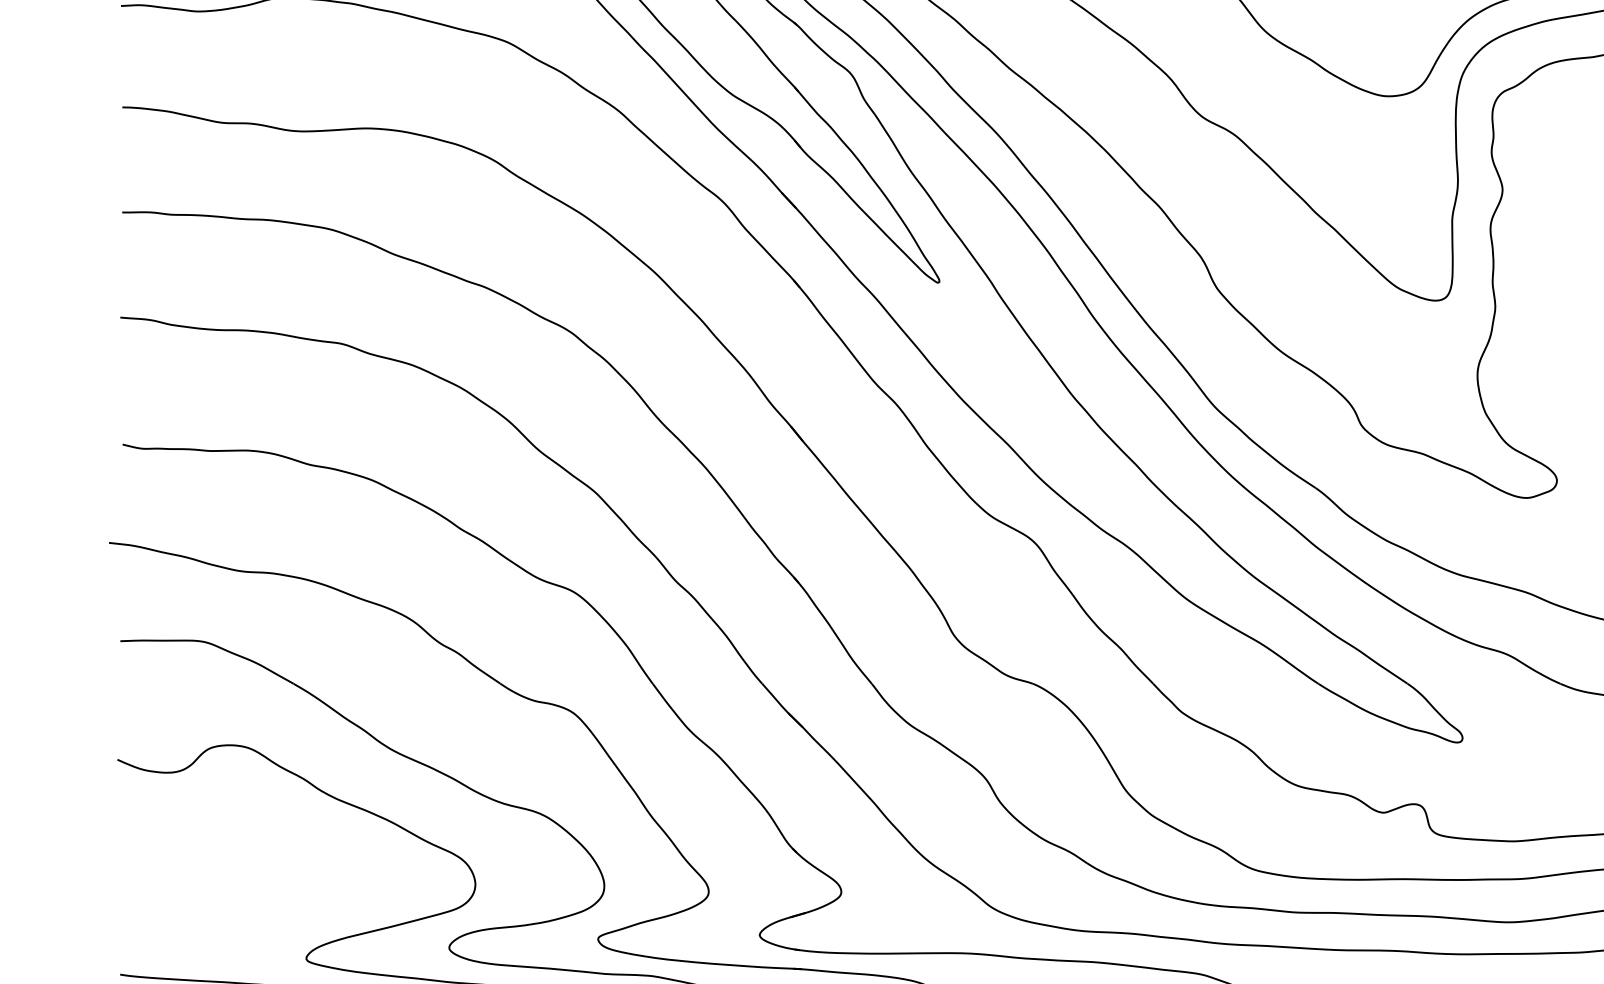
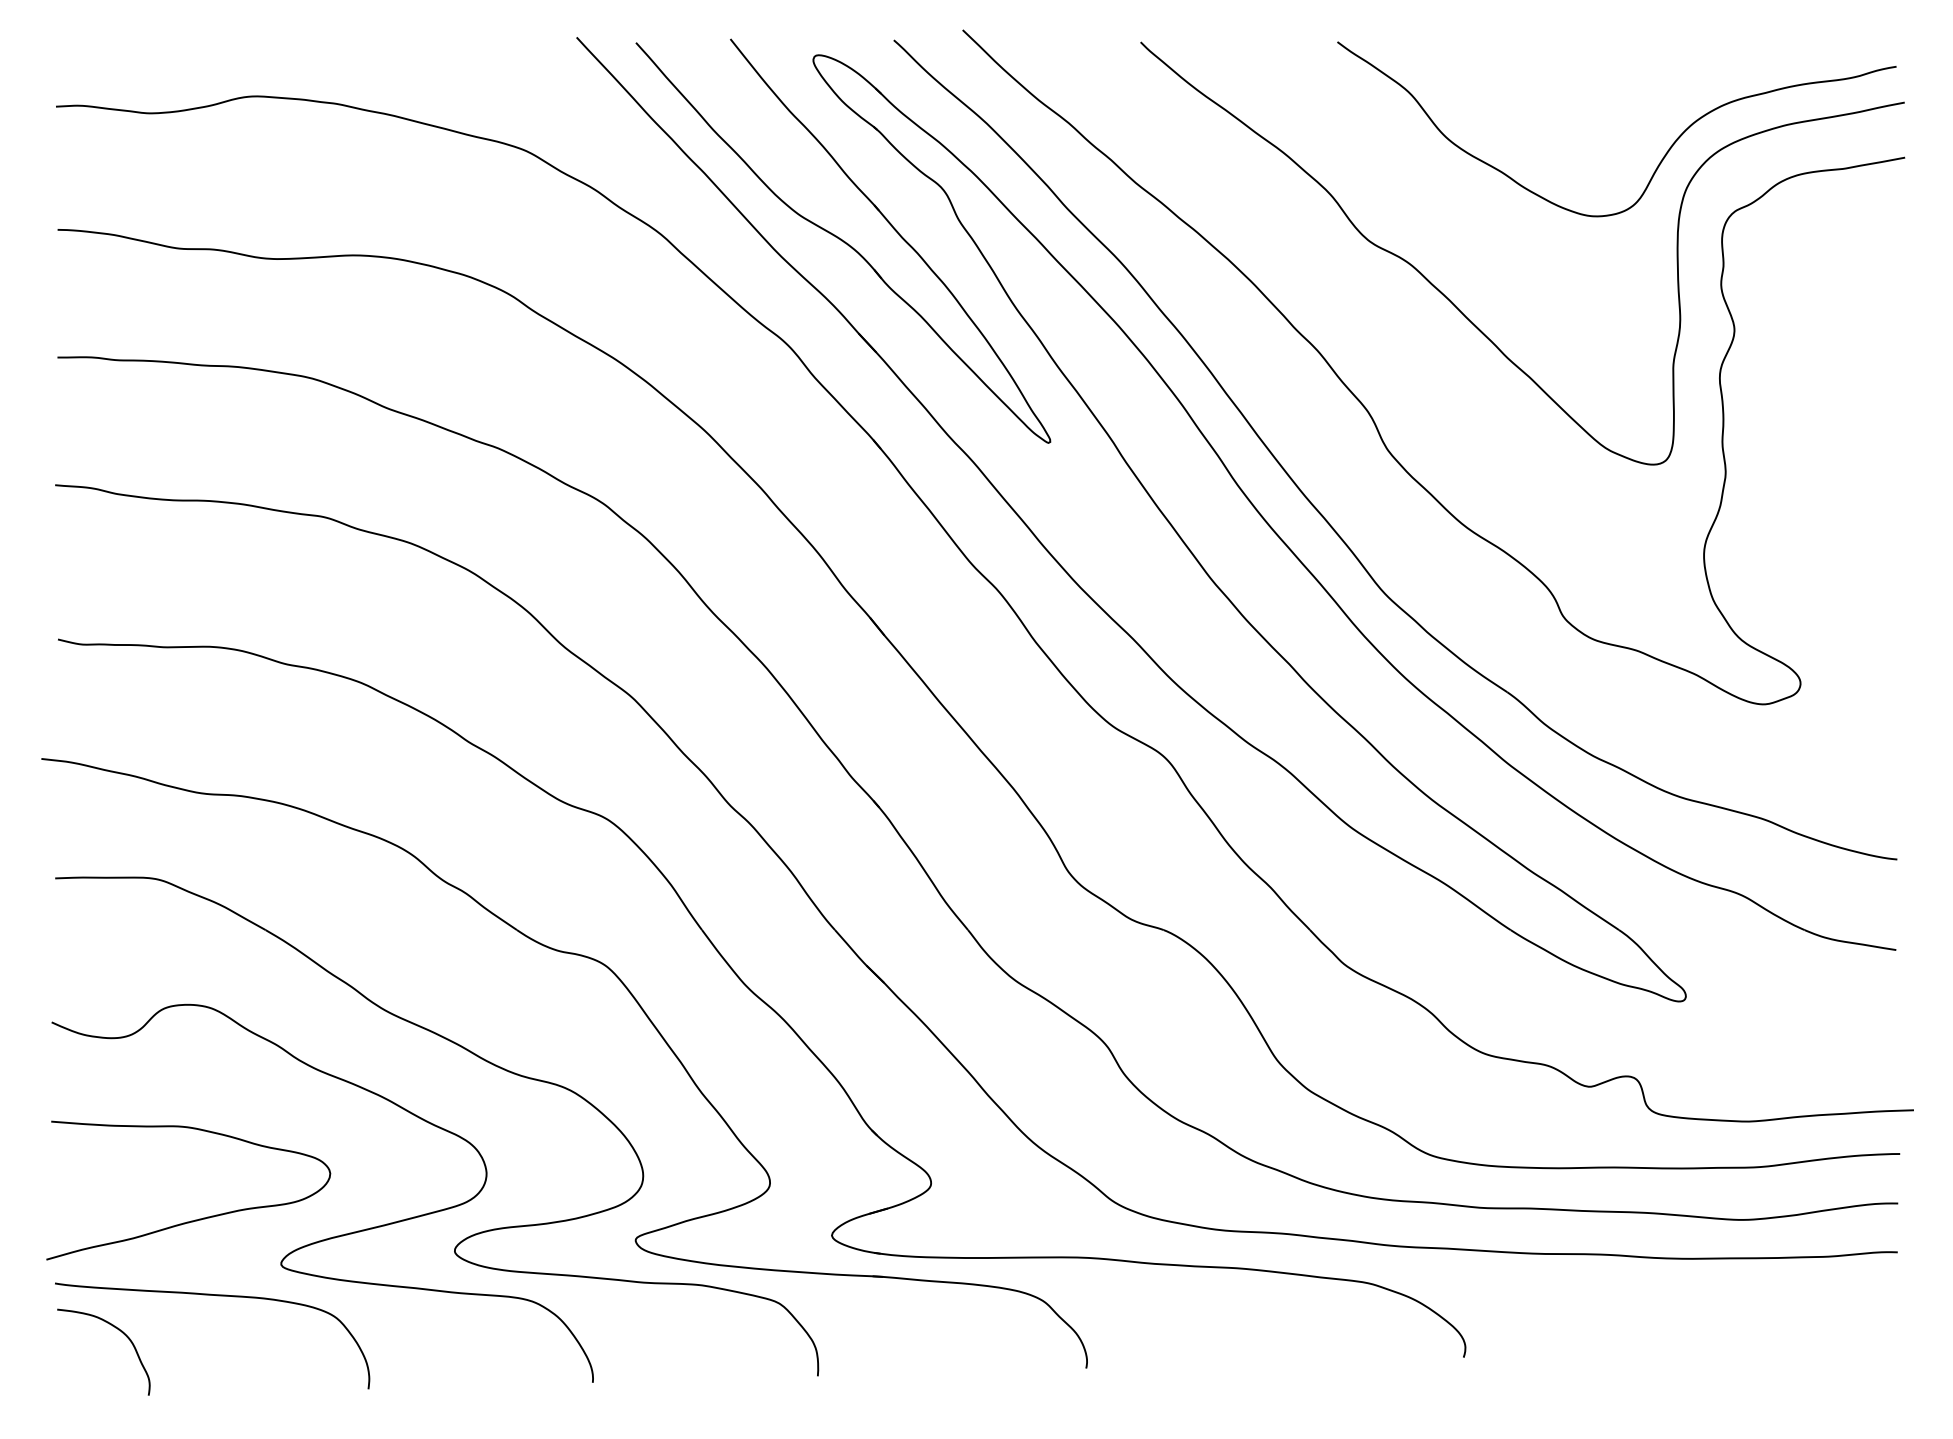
curve: (235, 921) -> (195, 1219), added

